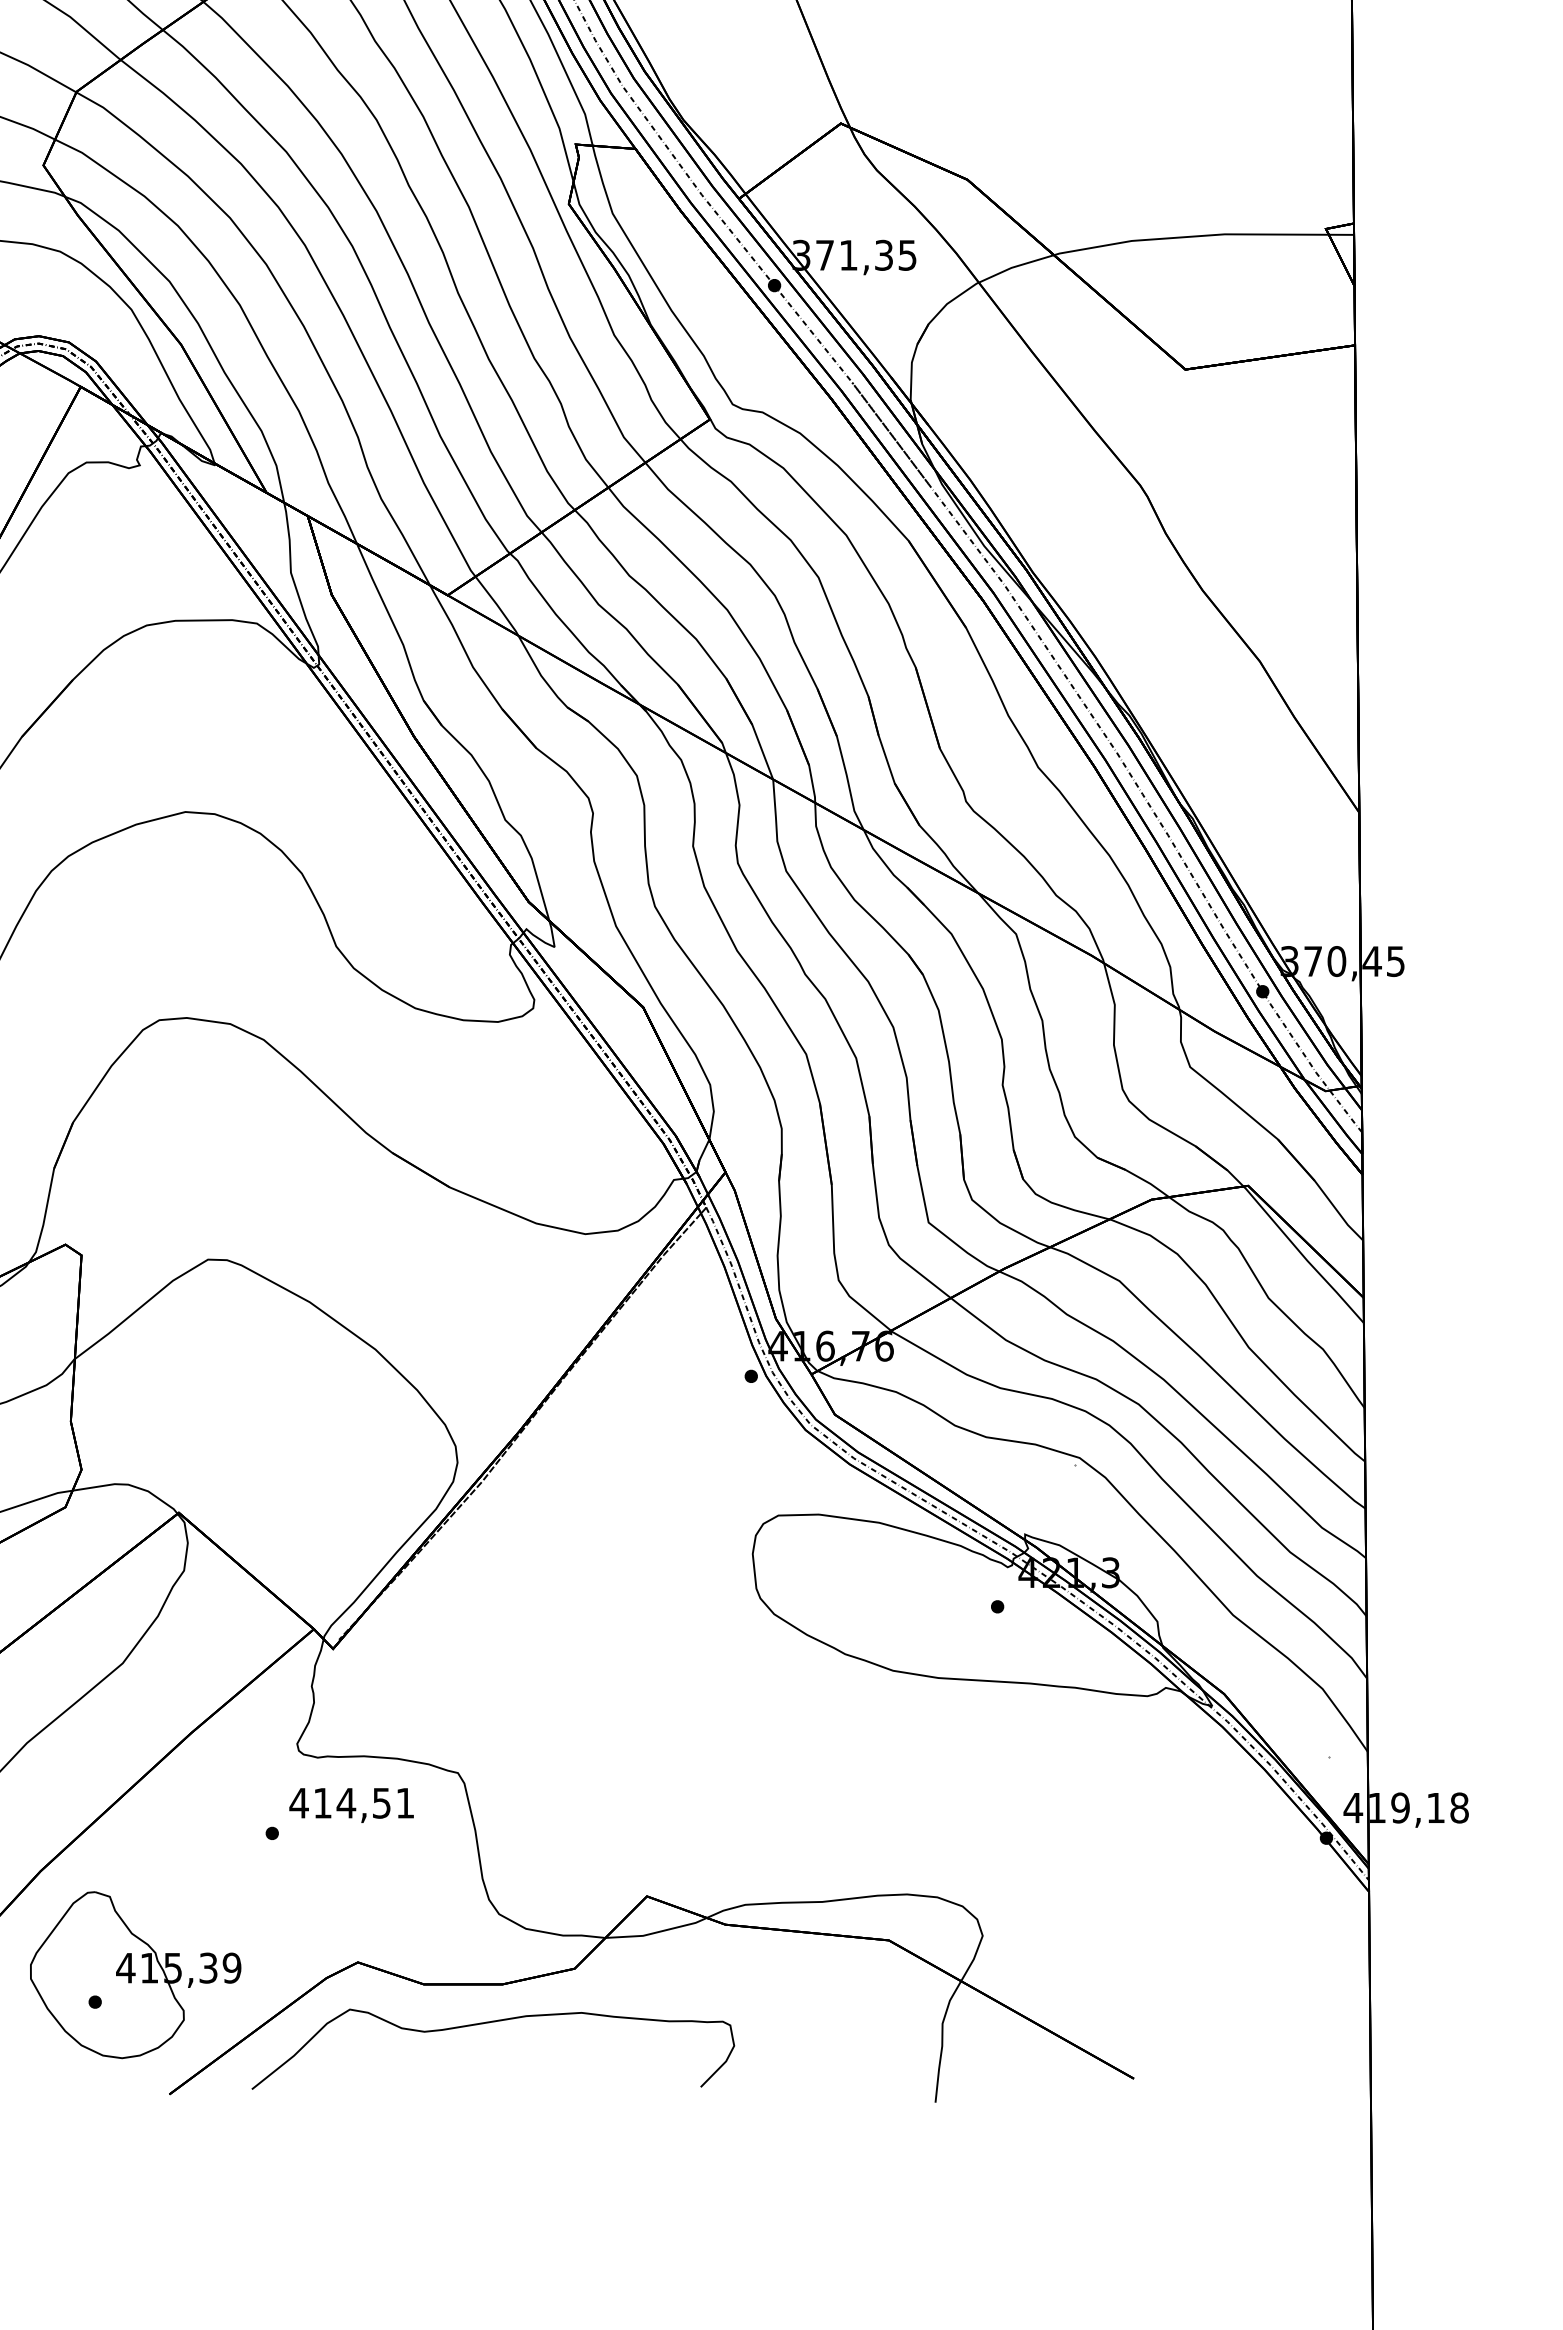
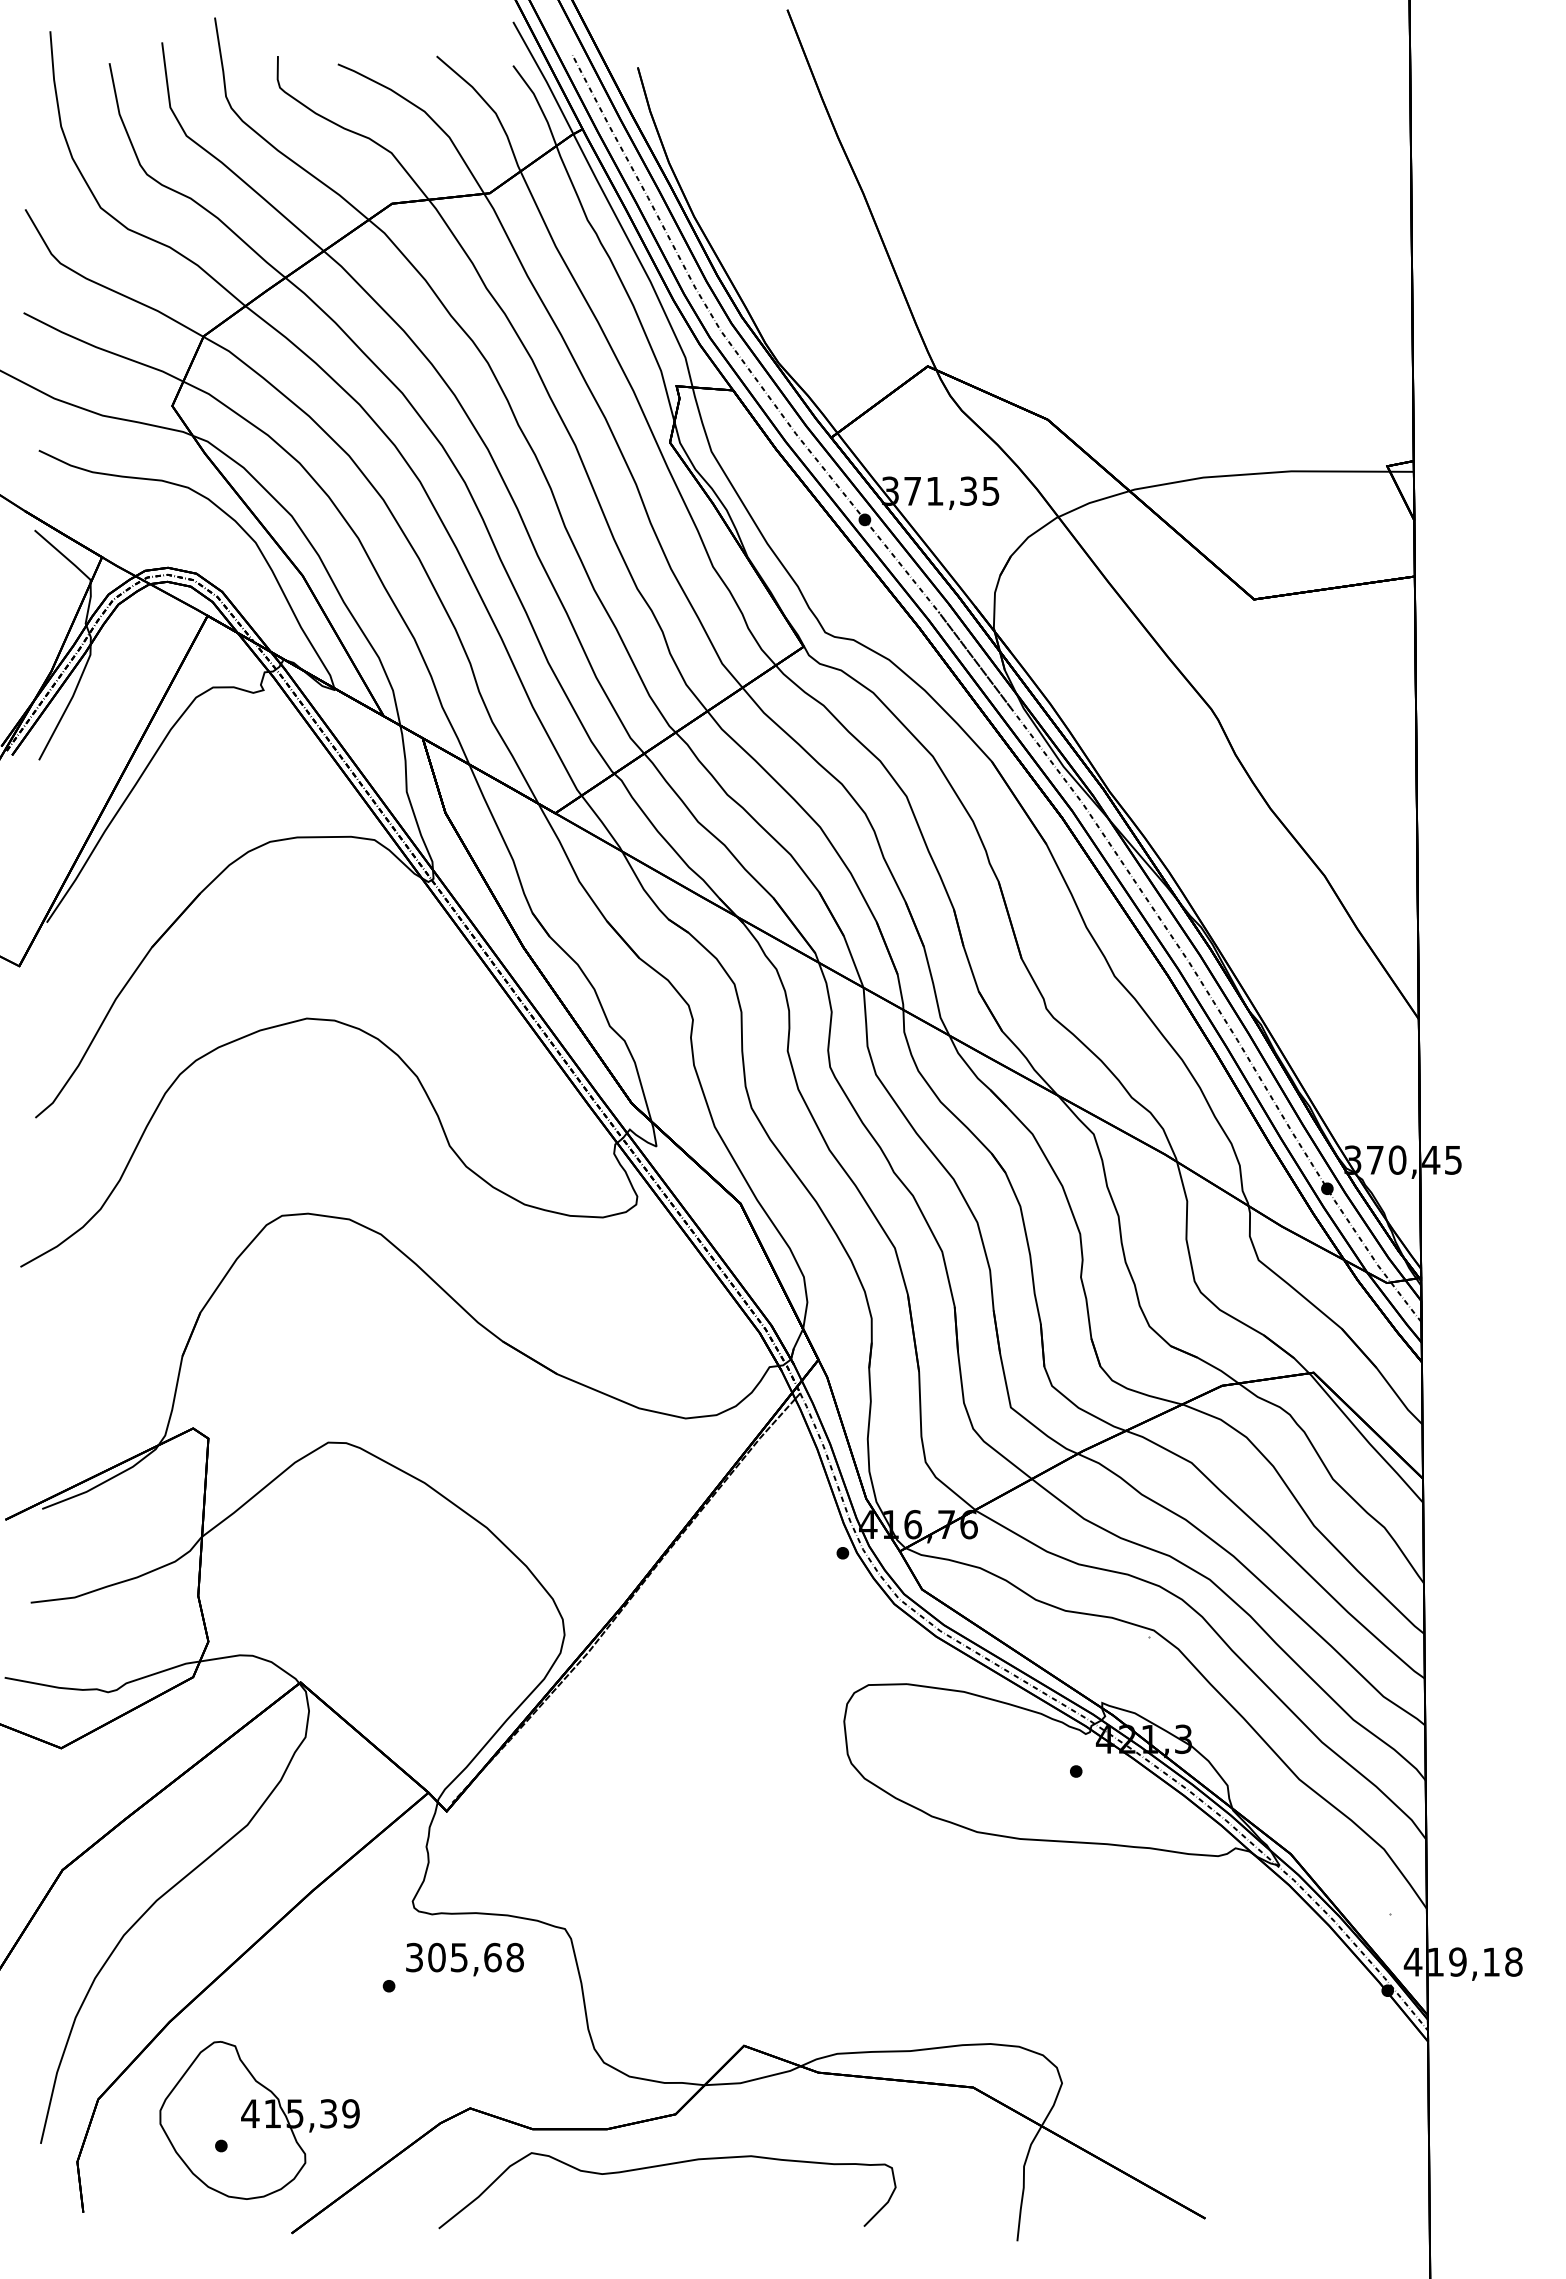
text: (351, 1803) -> (464, 1957), 414,51 -> 305,68
curve: (488, 2023) -> (662, 2166), moved

